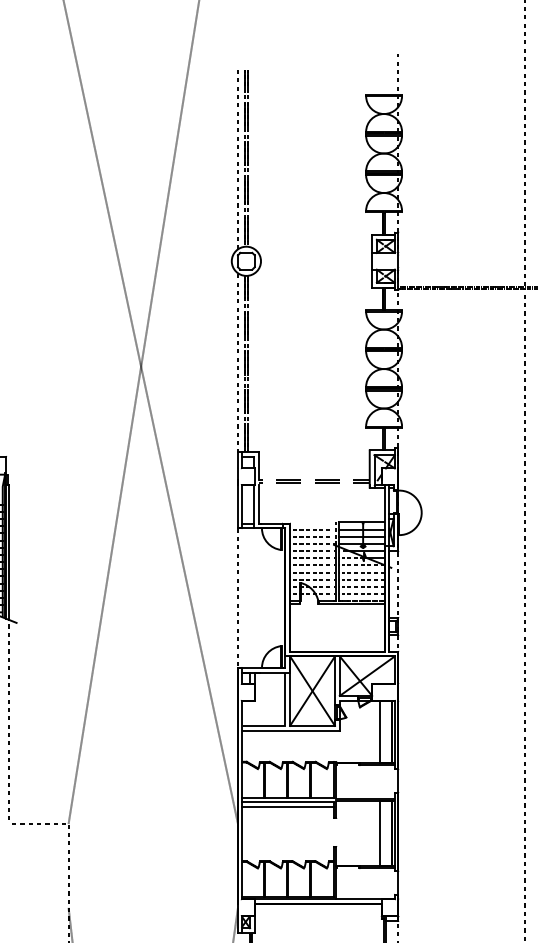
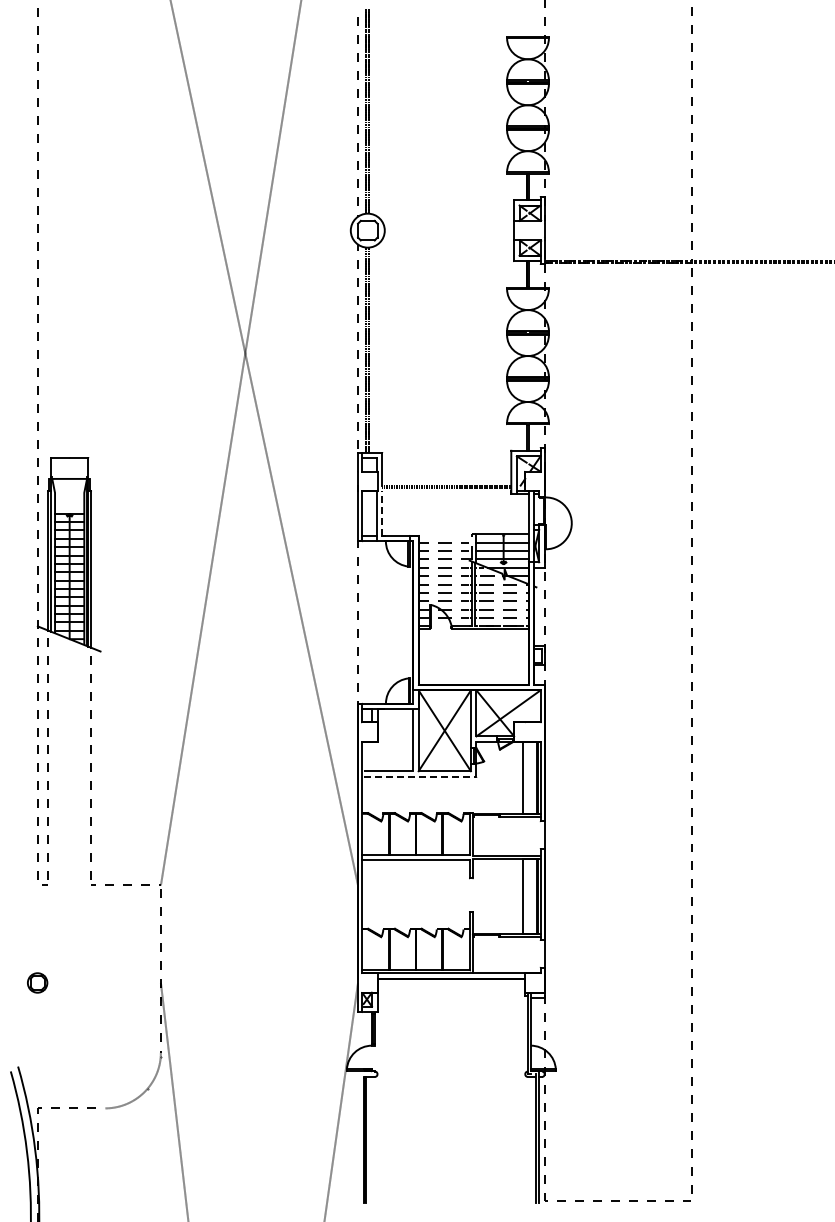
line: (259, 503) -> (382, 512), solid -> dashed
line: (291, 730) -> (420, 776), solid -> dashed
line: (287, 806) -> (415, 865), removed

